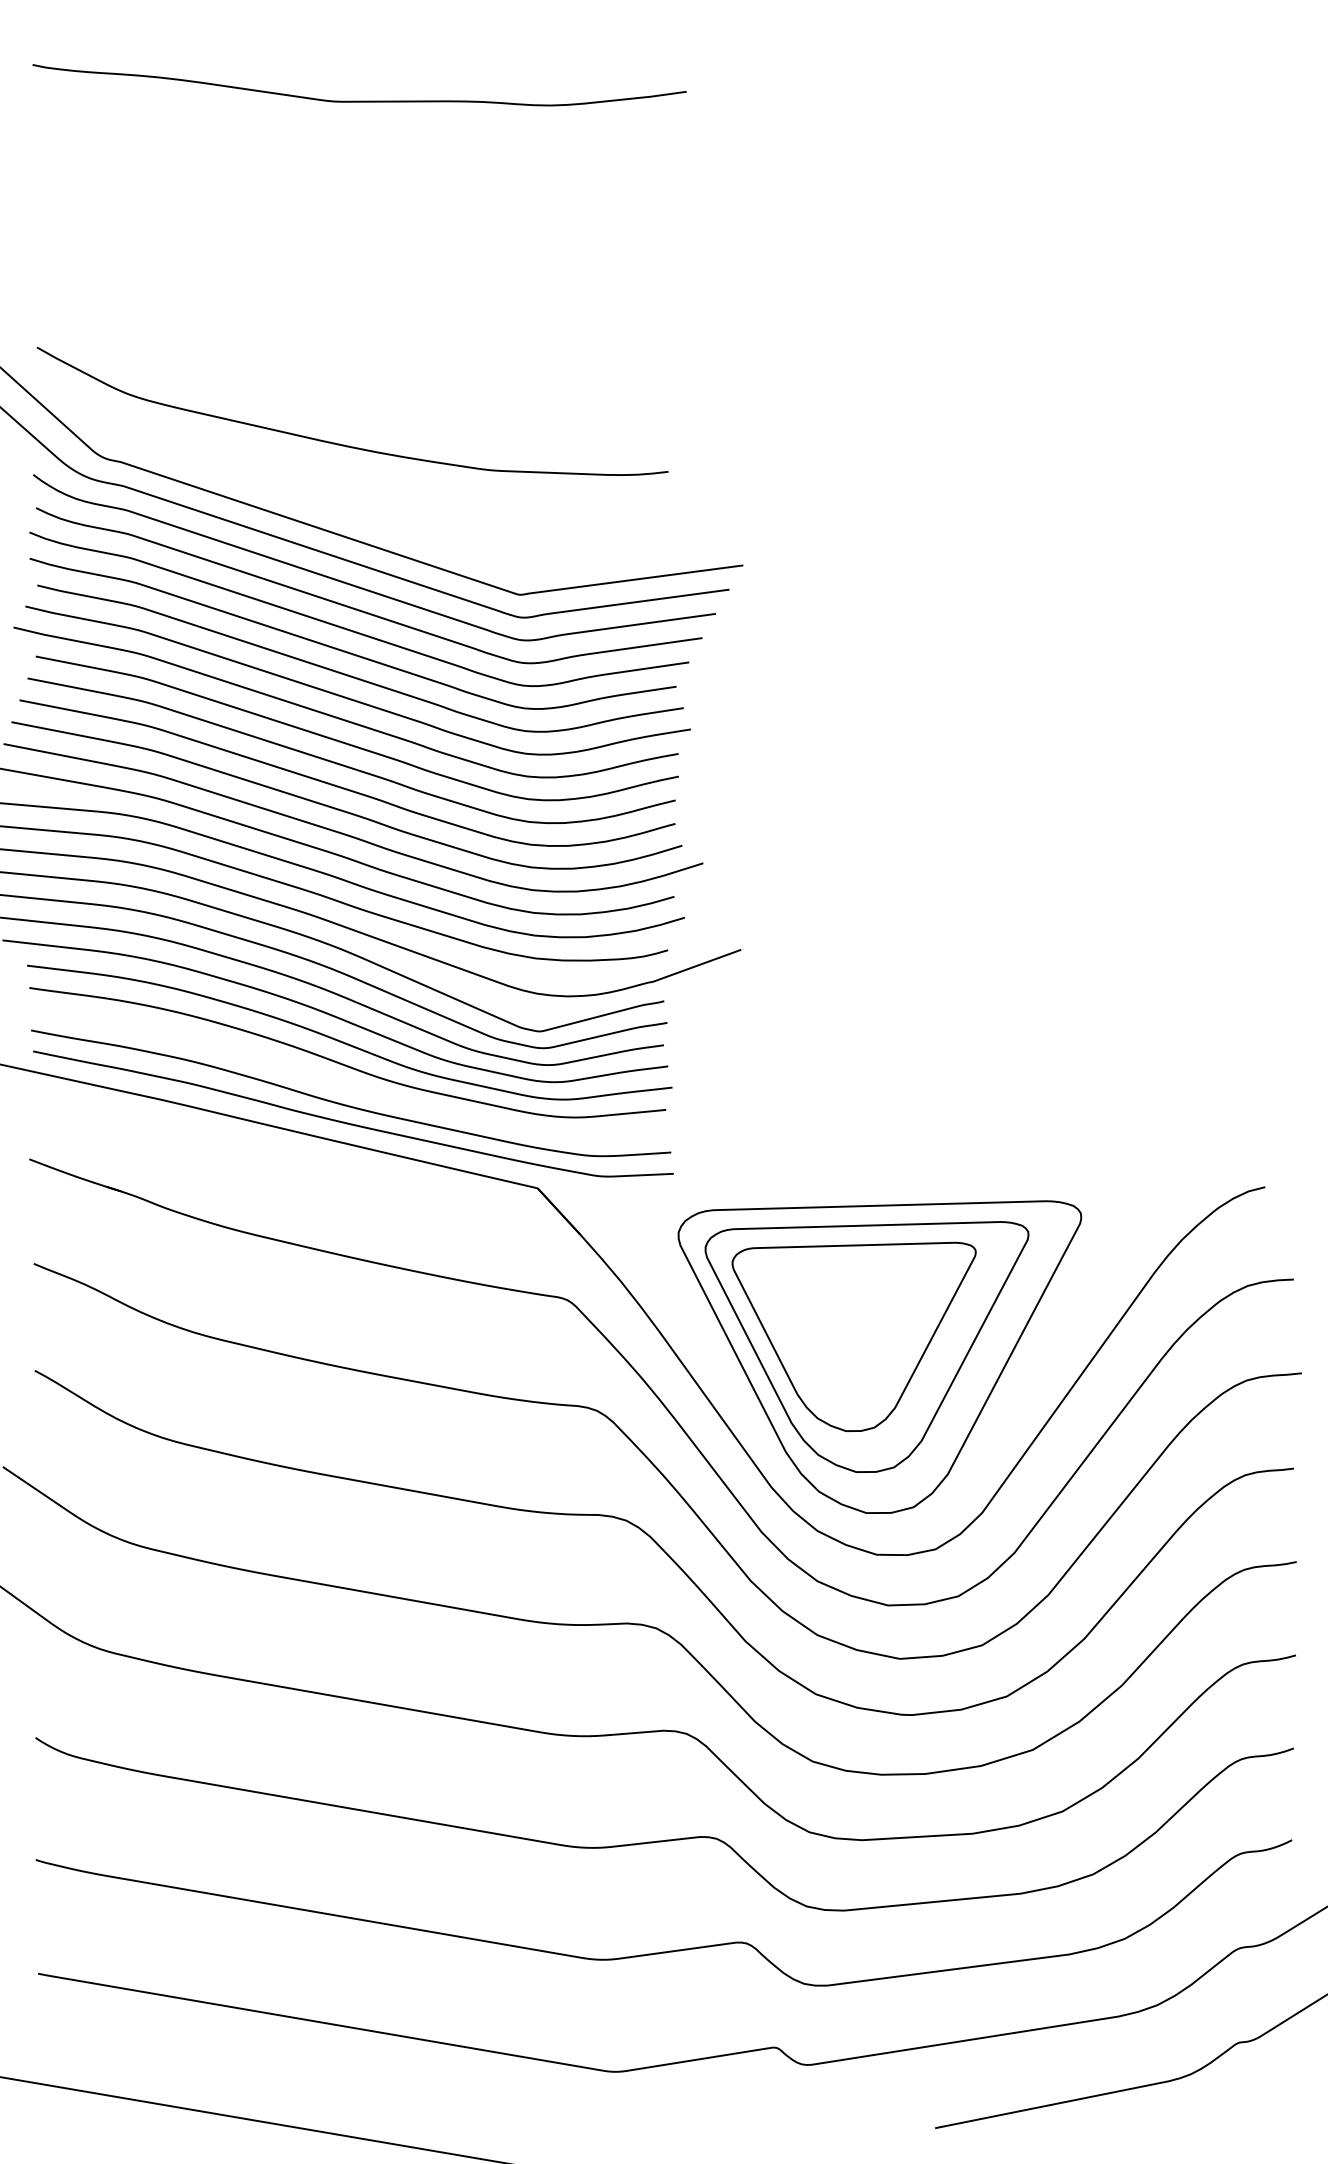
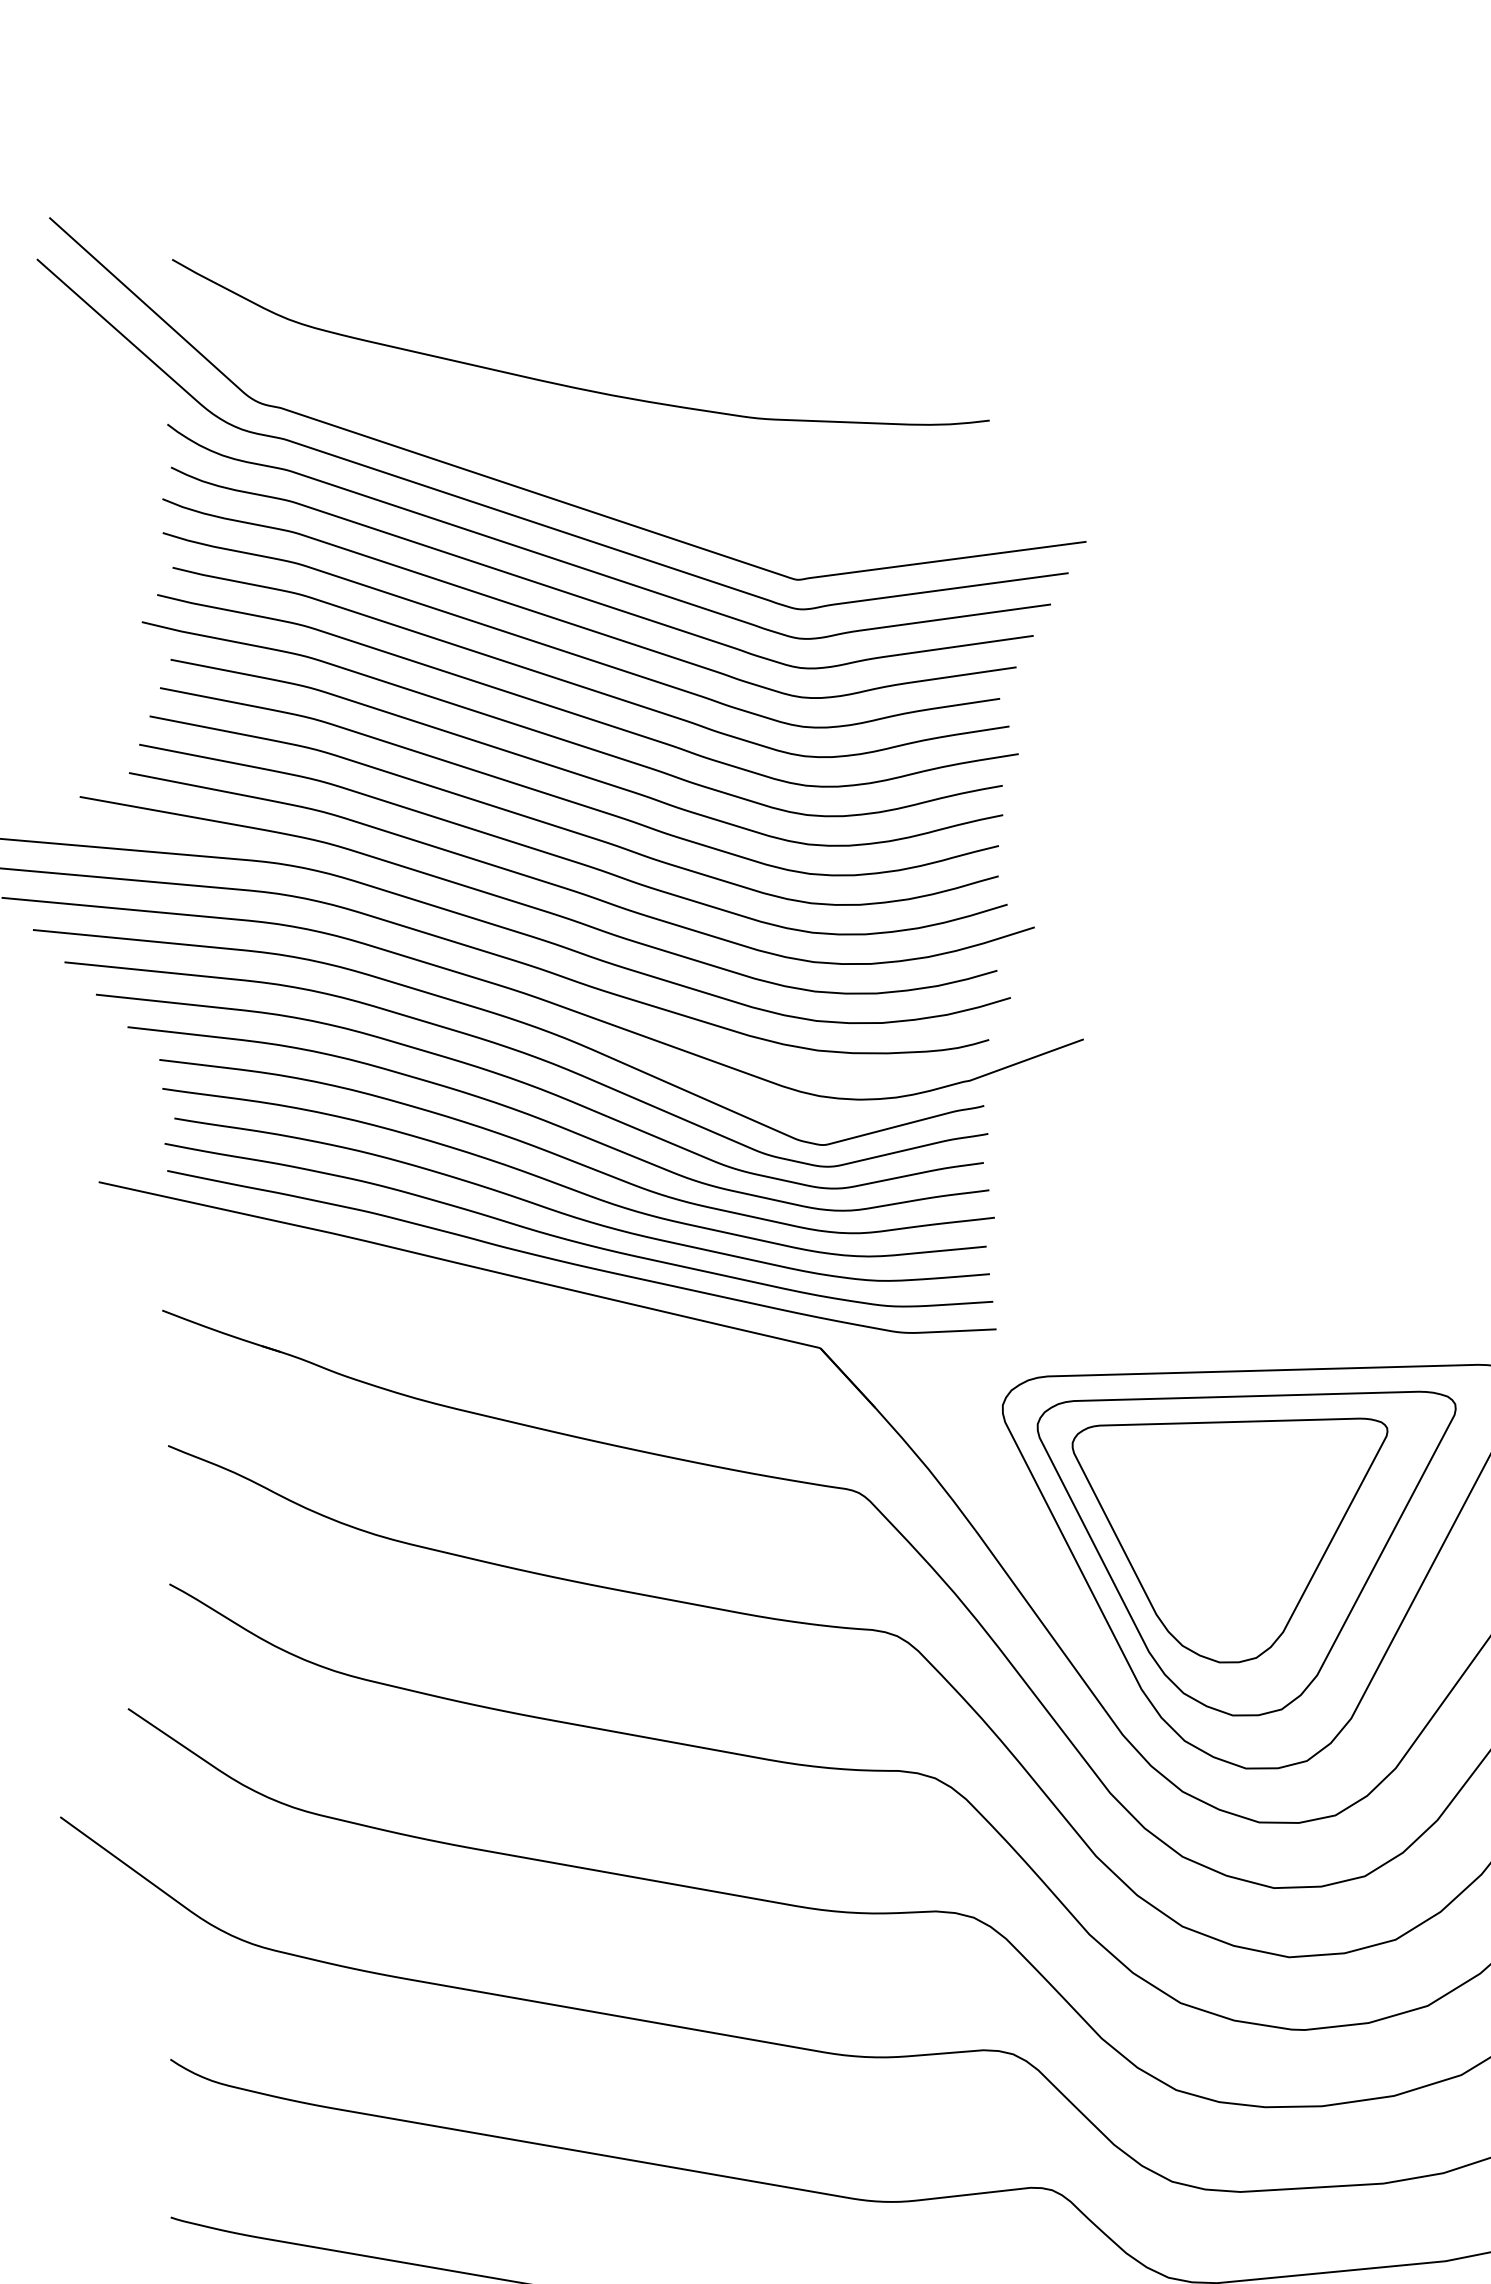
curve: (349, 1086) -> (576, 1216), added

